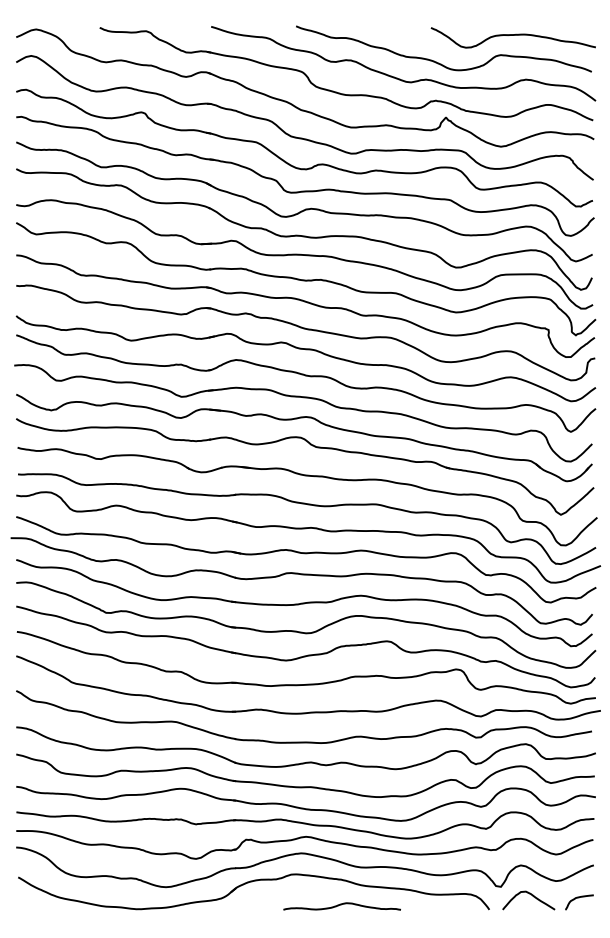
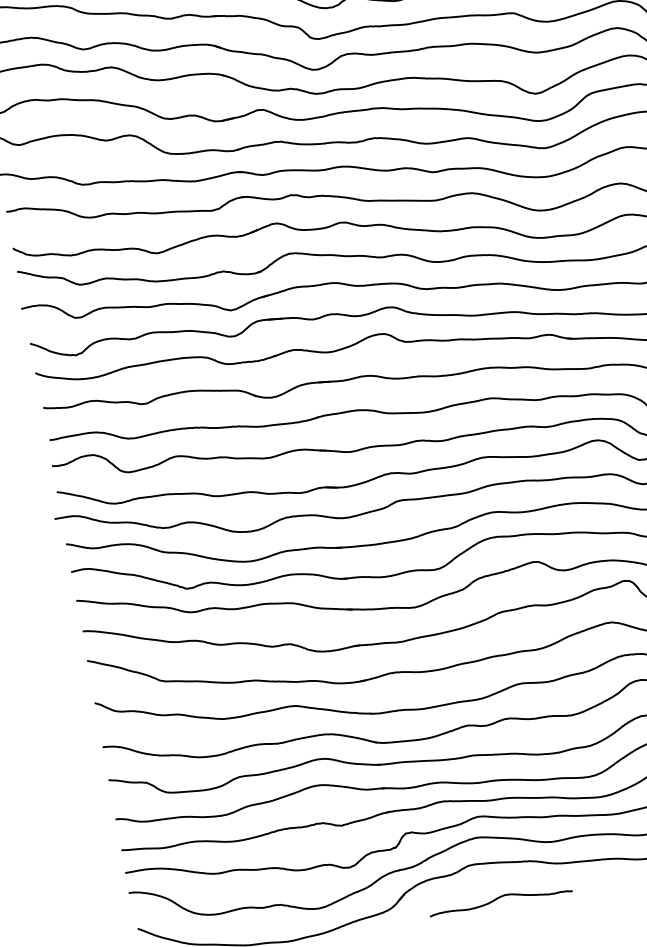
curve: (341, 905) -> (499, 898), moved

